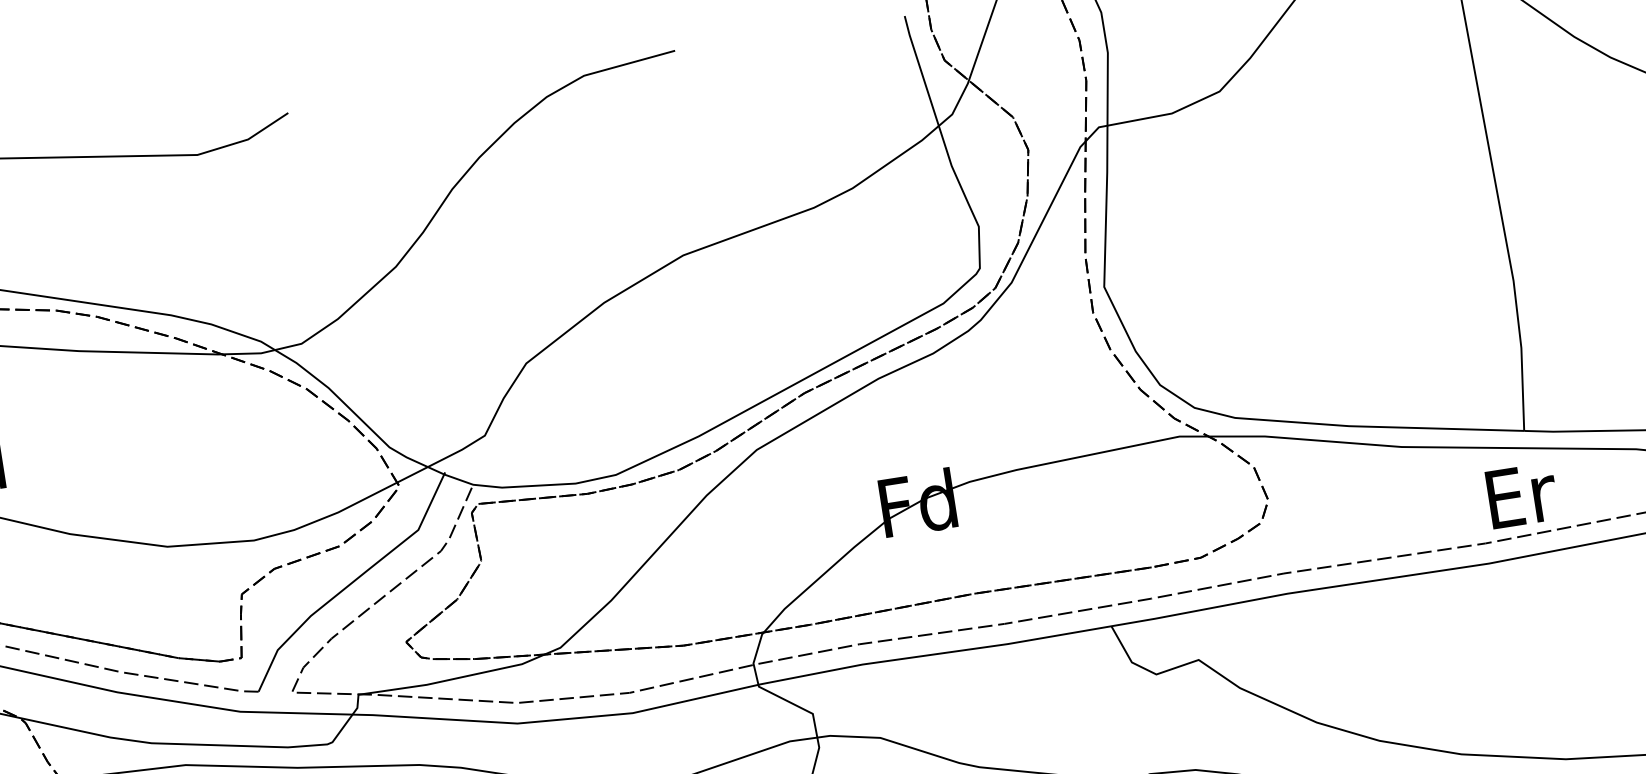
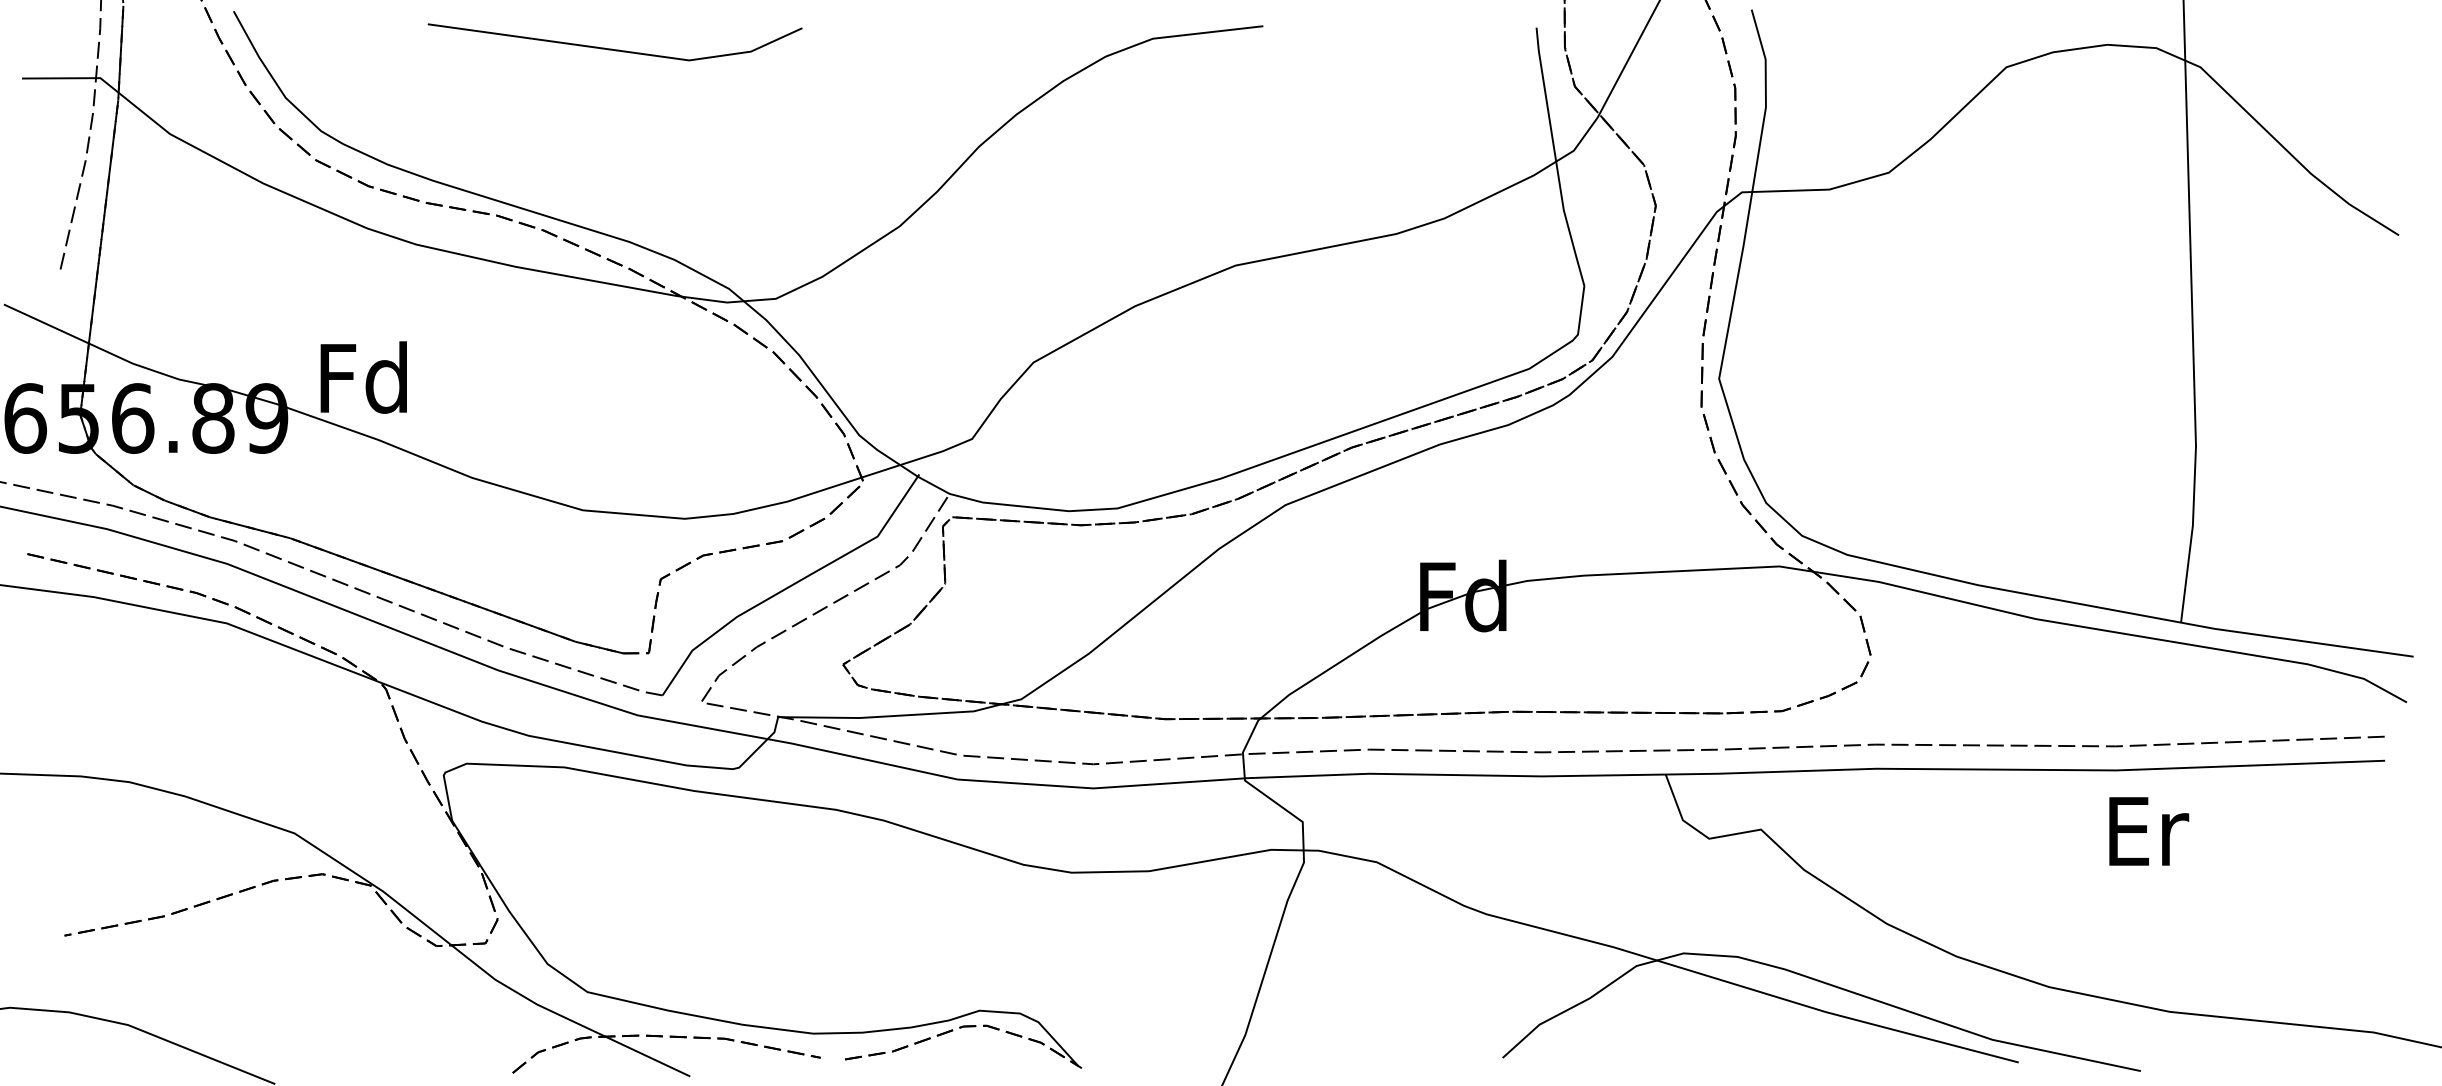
text: (1522, 495) -> (2149, 831), moved

